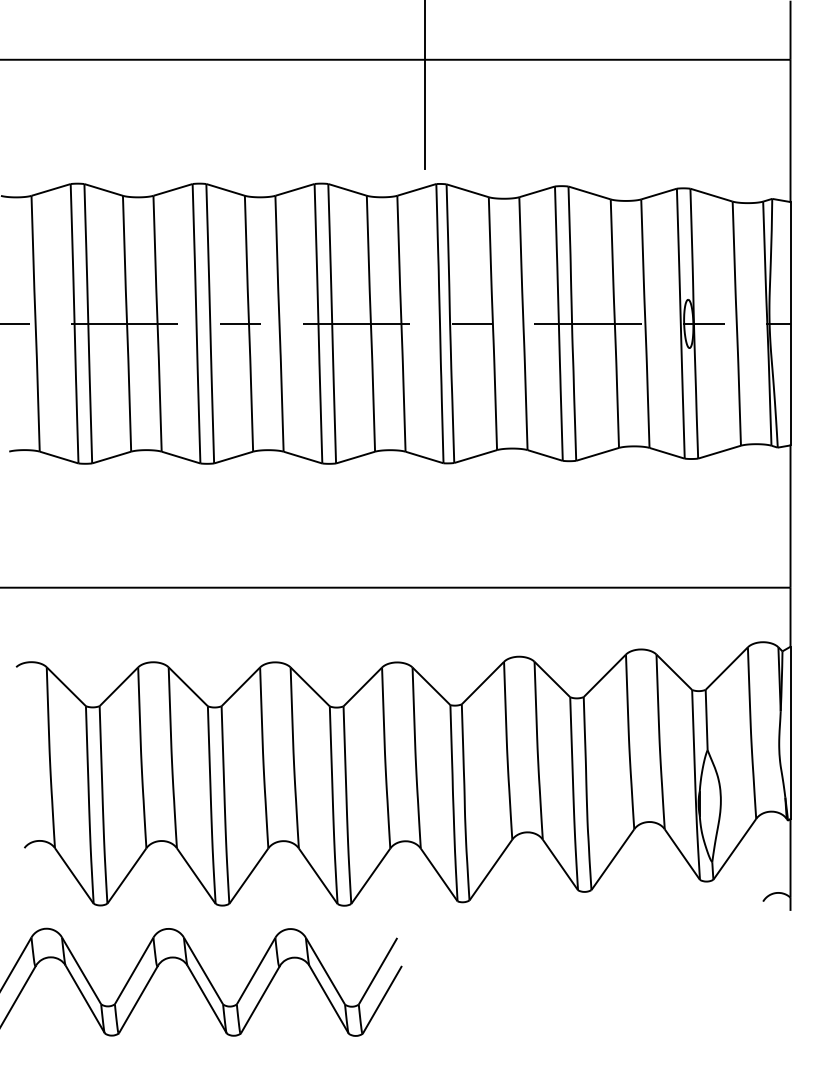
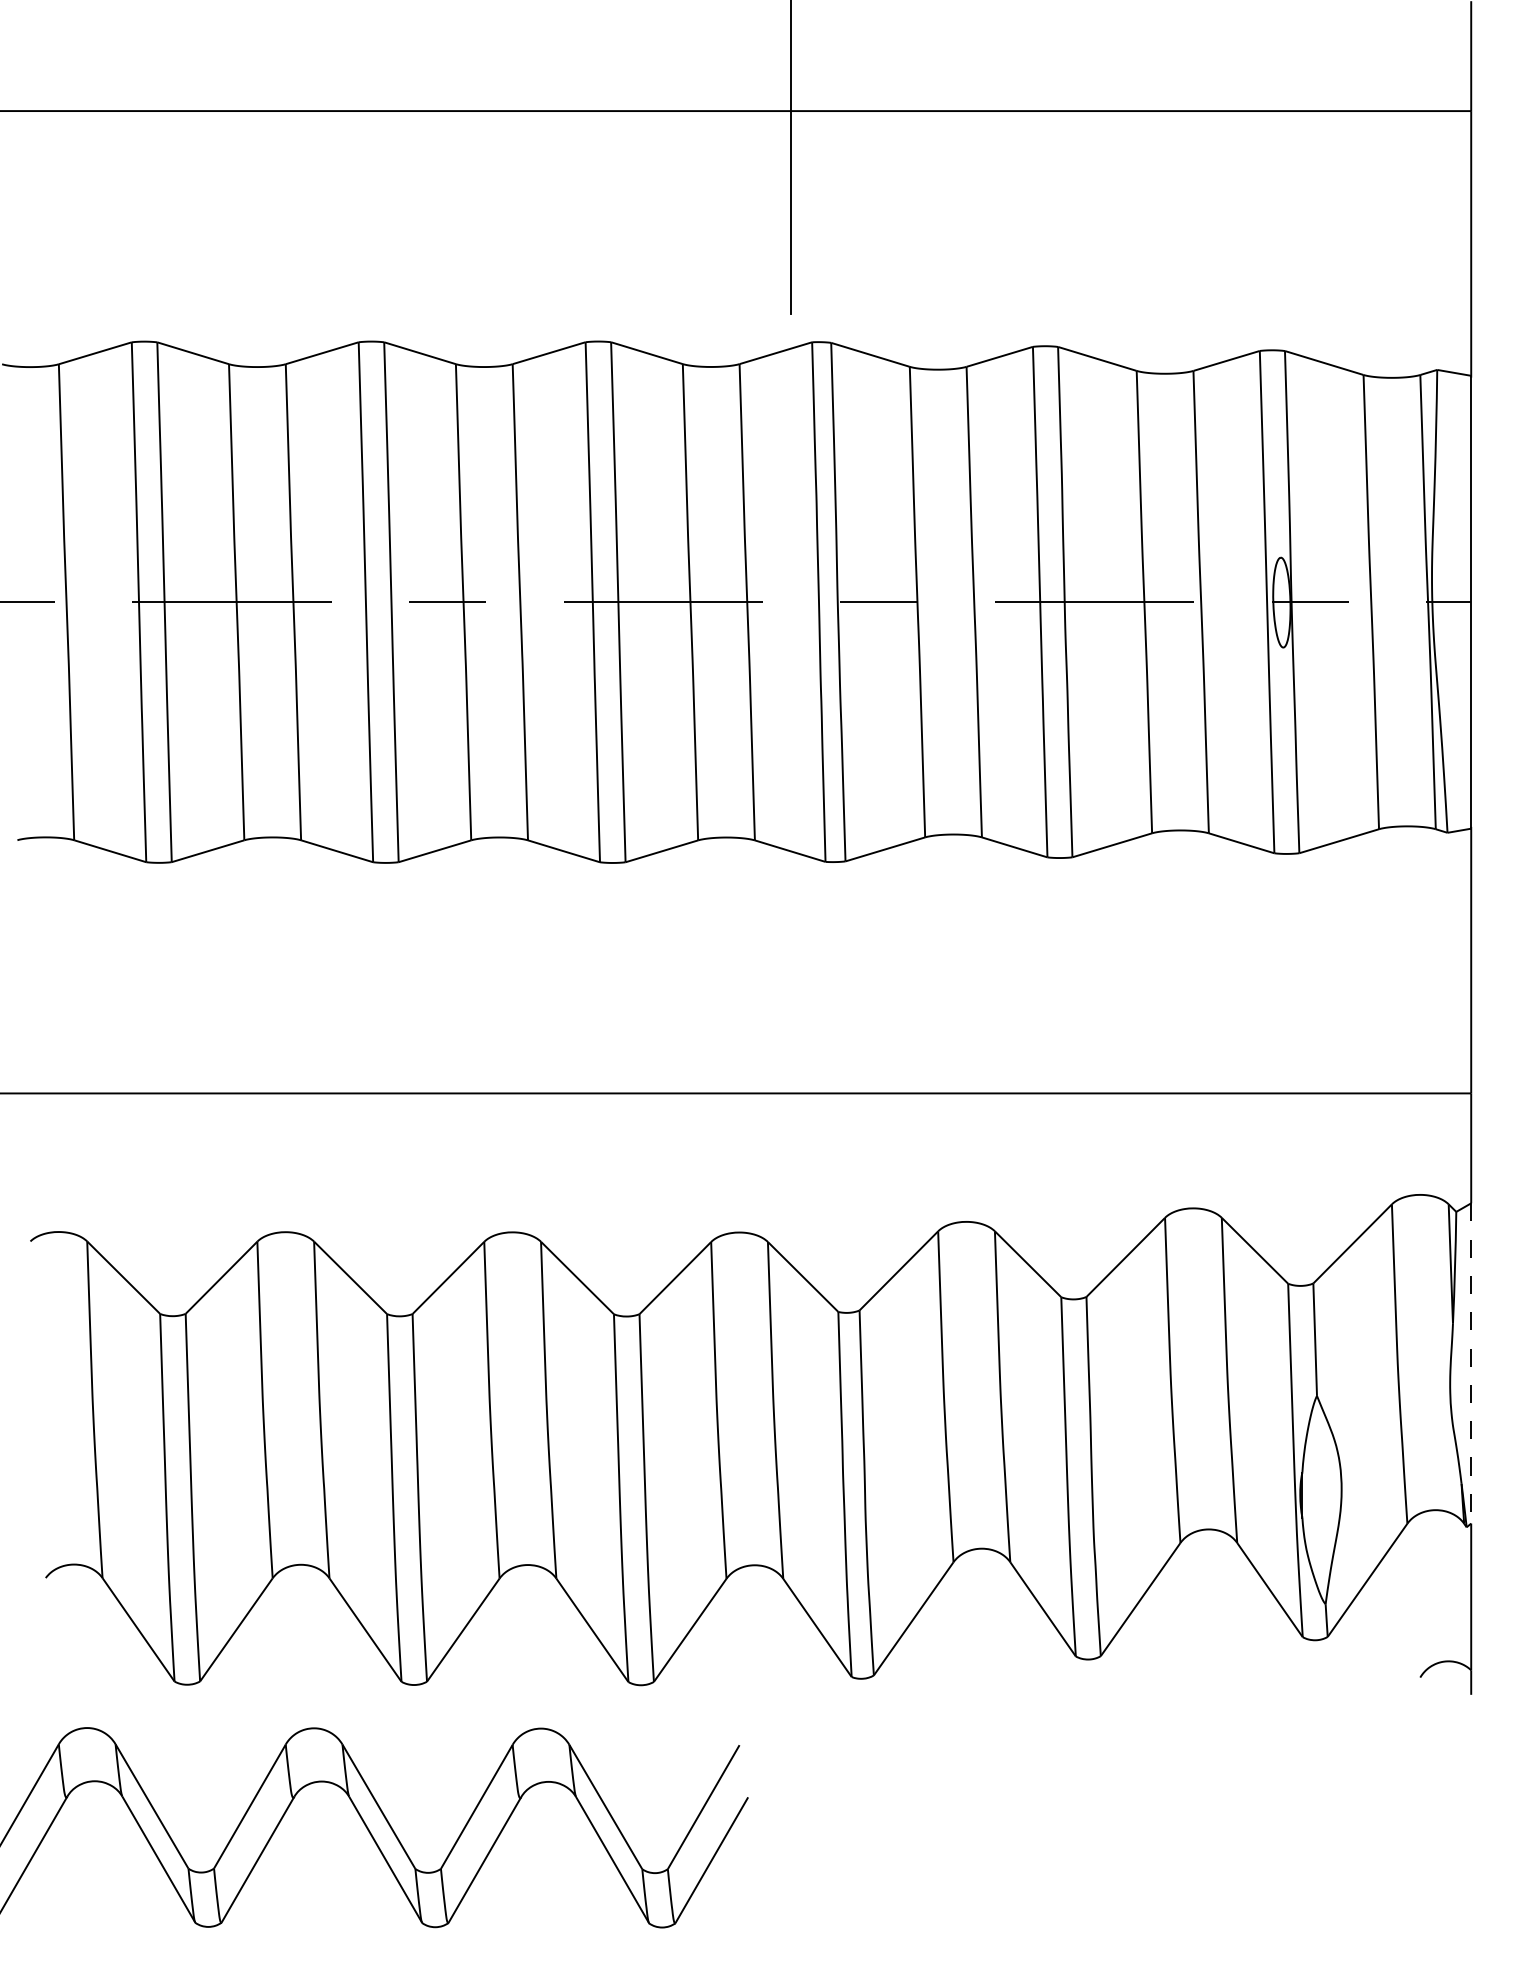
line: (790, 733) -> (1471, 1364), solid -> dashed

